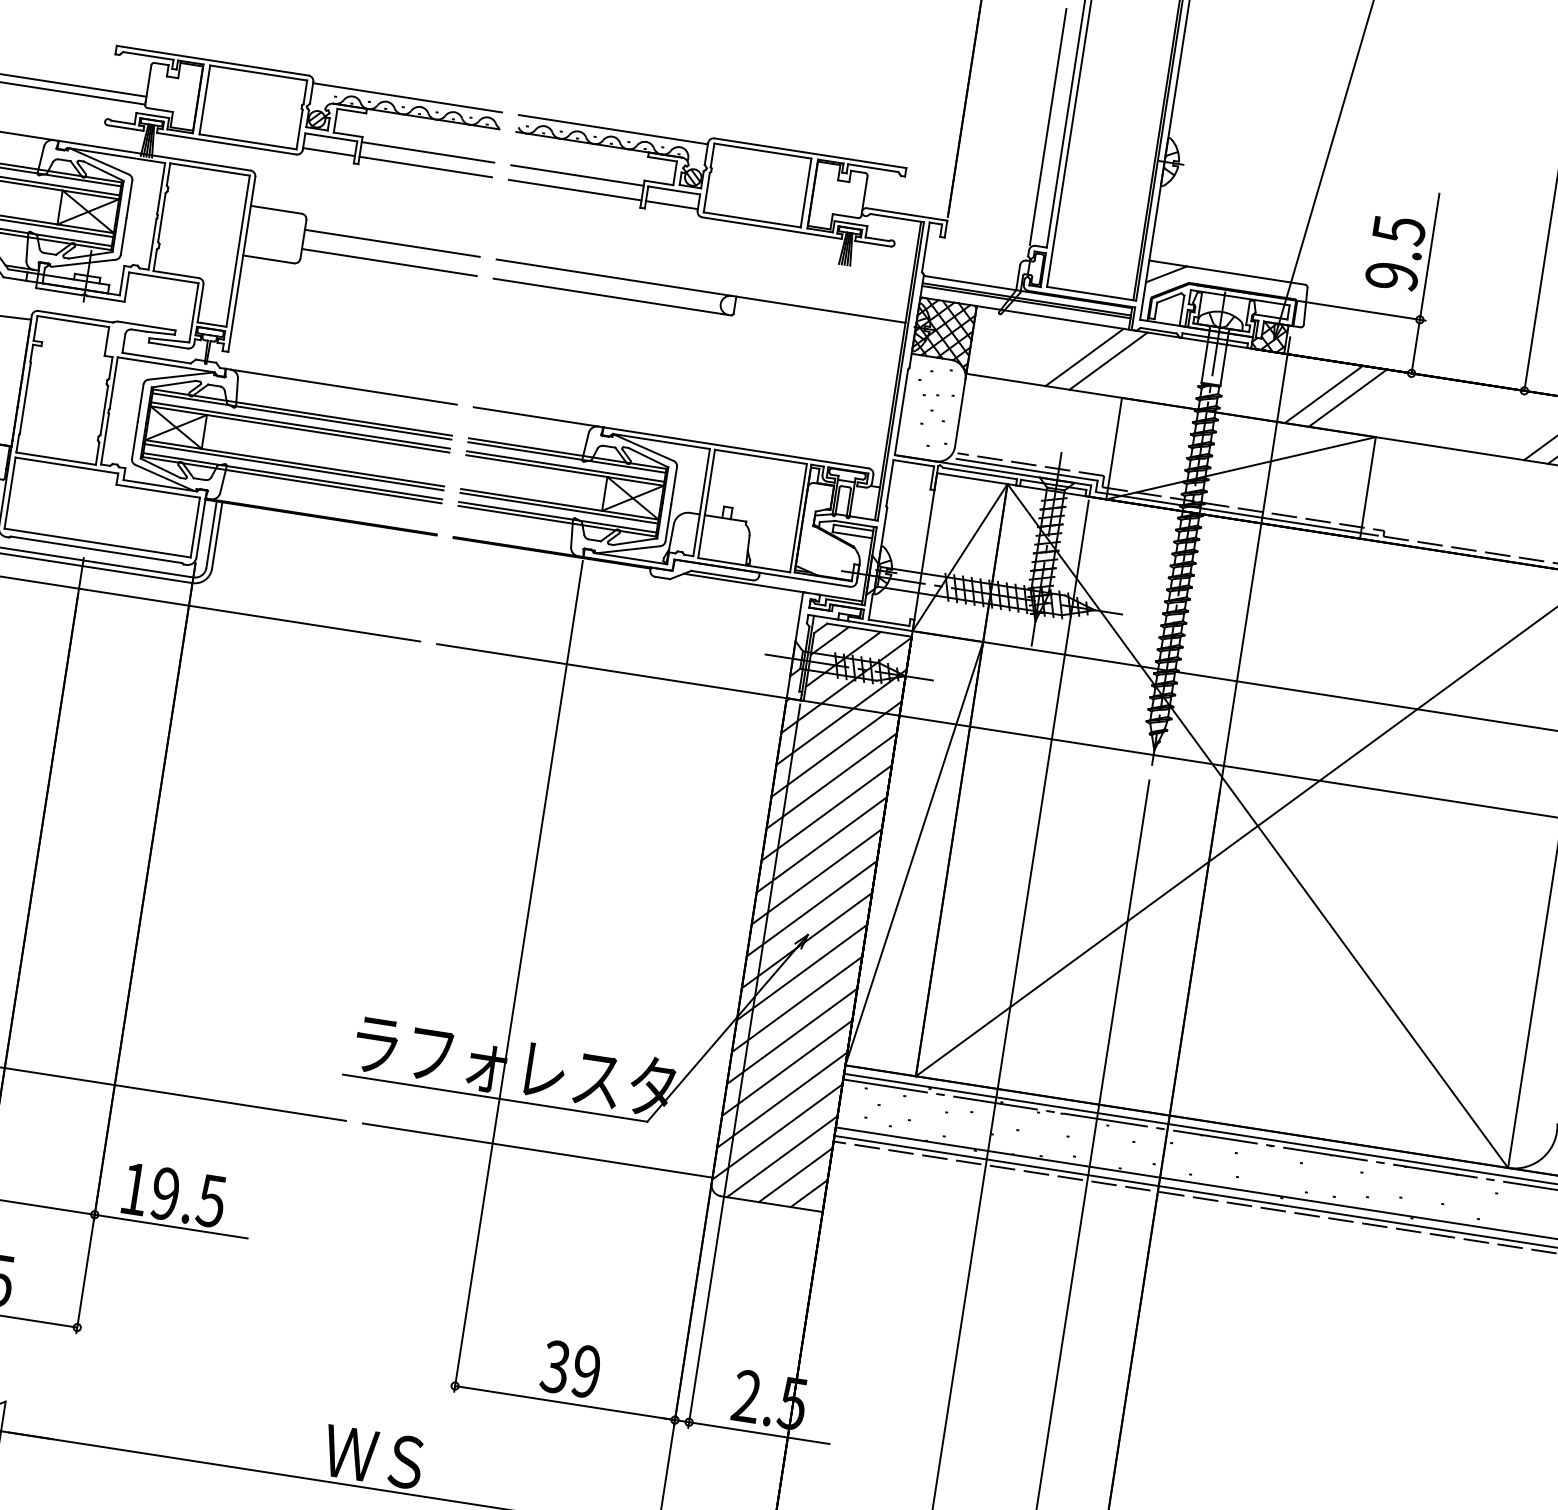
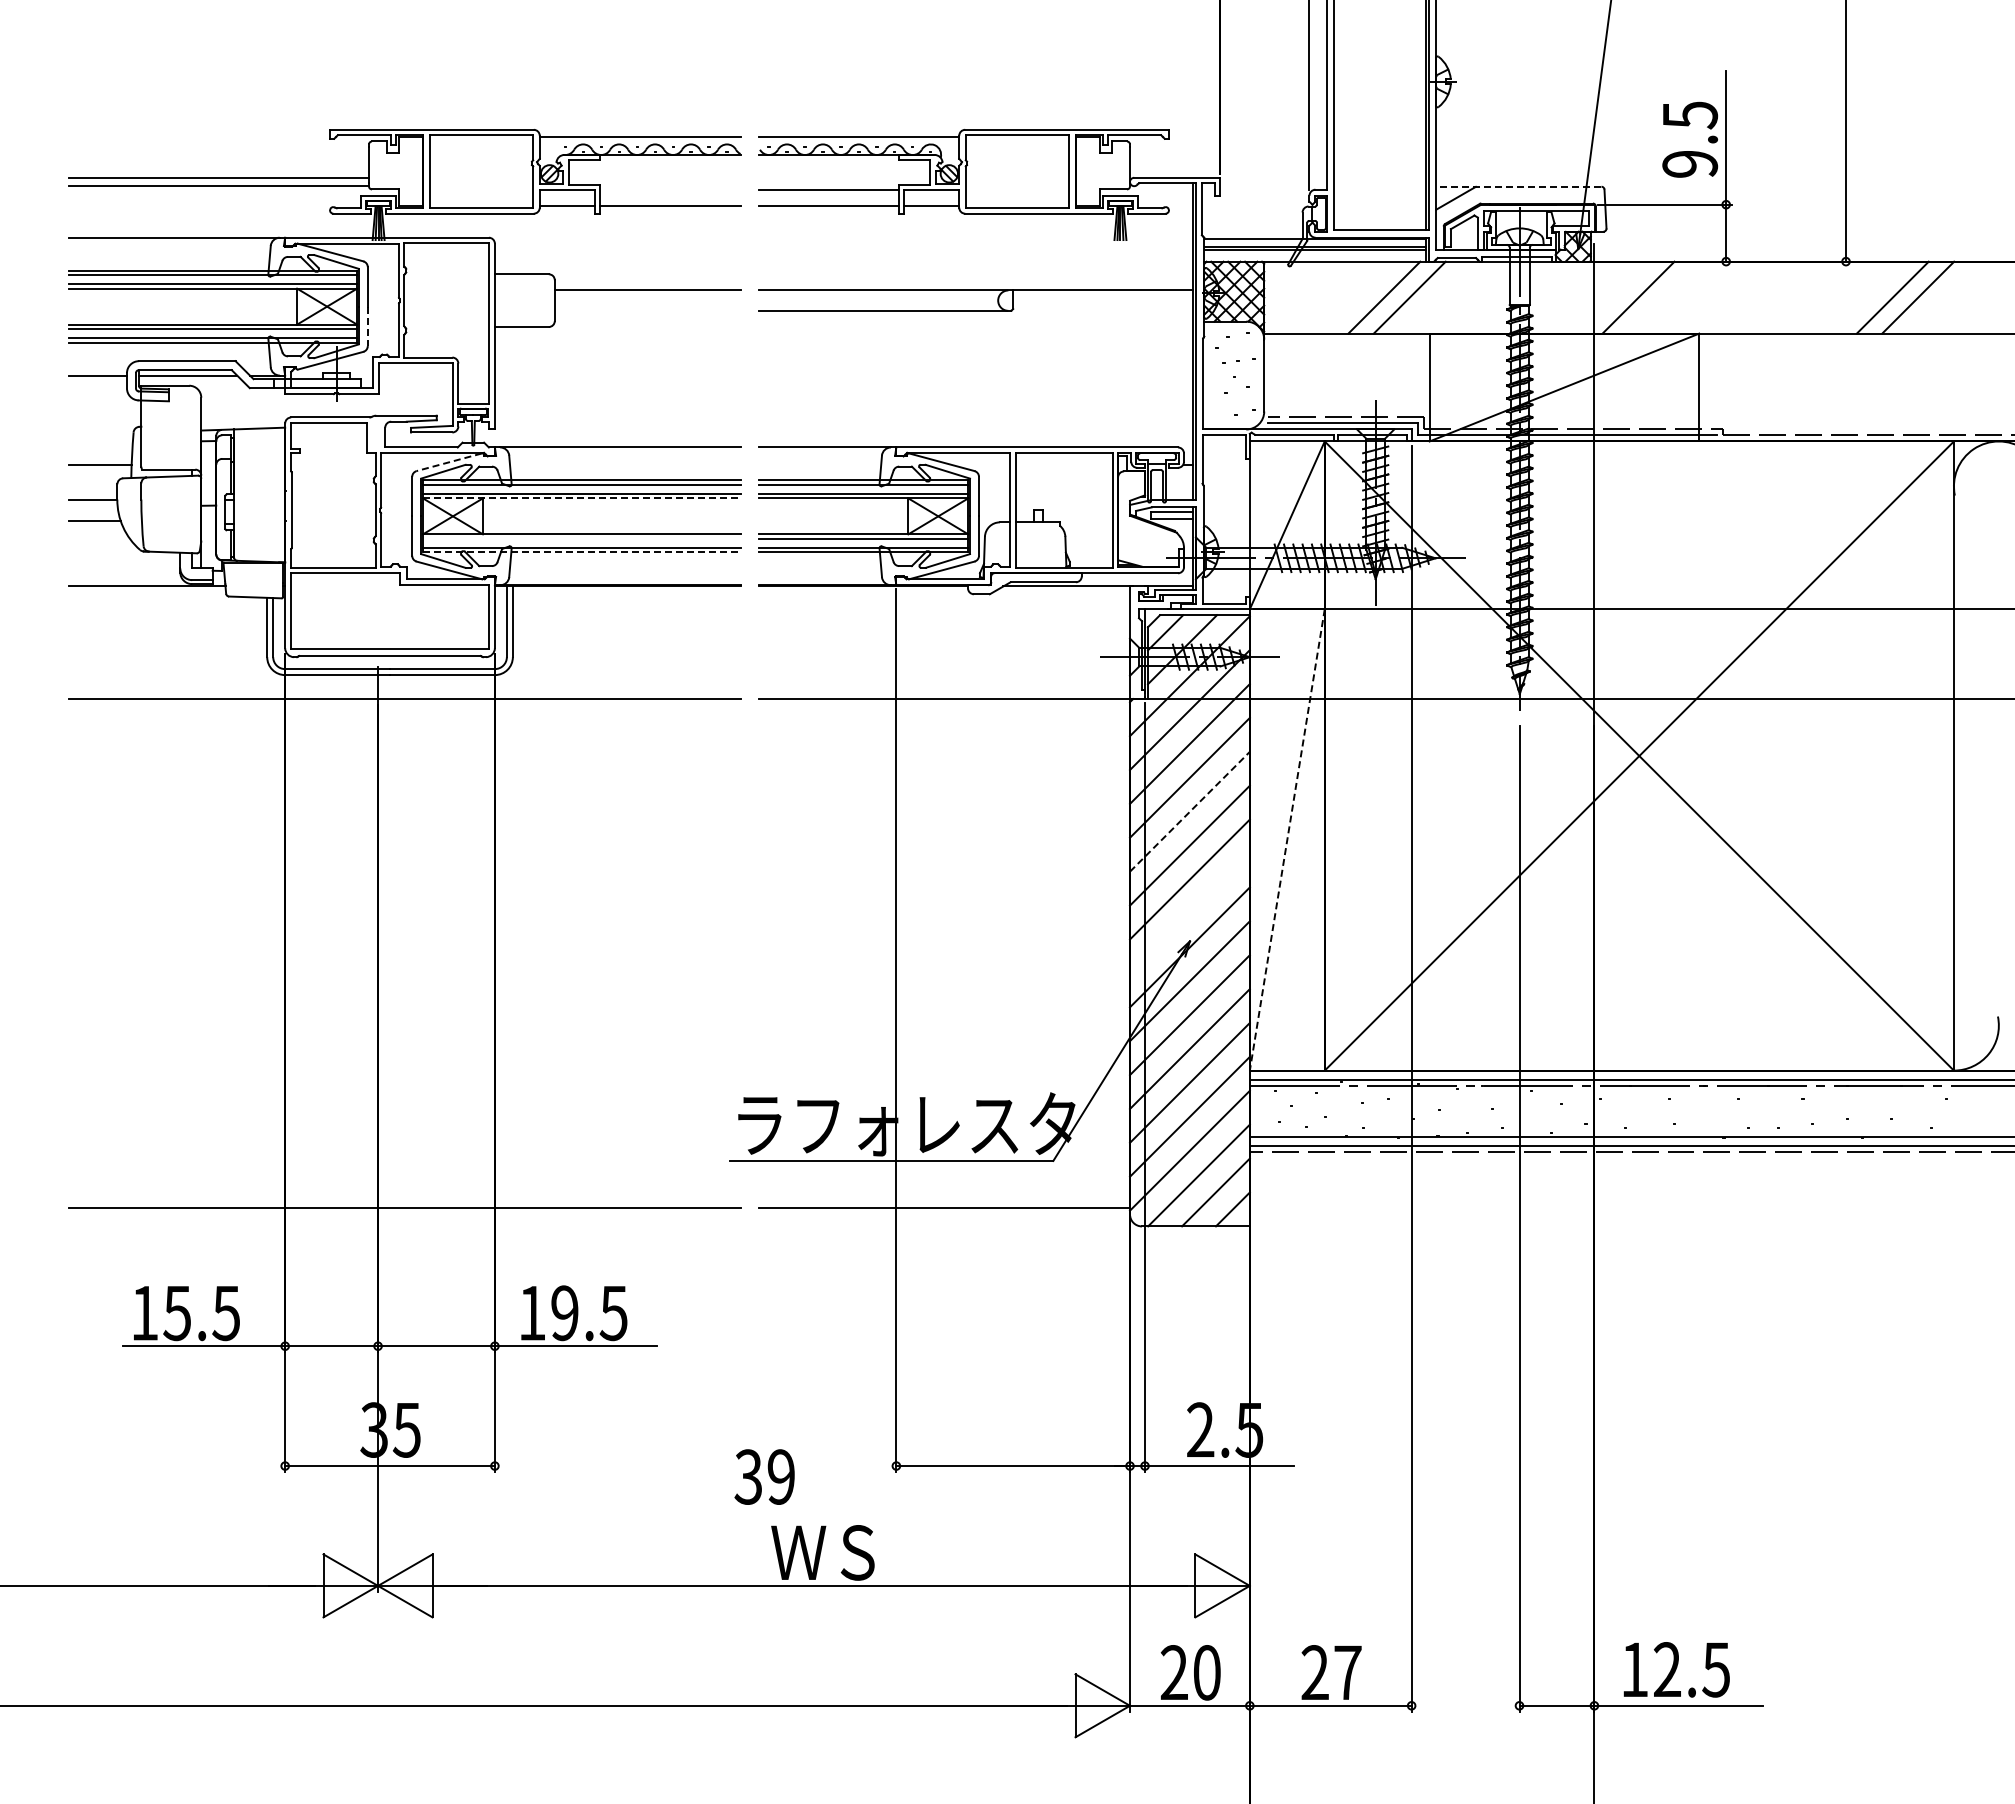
line: (427, 152) -> (669, 190), removed
line: (123, 236) -> (367, 326), solid -> dashed
line: (389, 262) -> (647, 310), removed
line: (1227, 272) -> (1518, 186), solid -> dashed
line: (180, 376) -> (449, 462), solid -> dashed
line: (1347, 397) -> (1663, 297), removed
line: (299, 429) -> (581, 498), solid -> dashed
line: (293, 467) -> (581, 538), removed
line: (291, 480) -> (581, 552), solid -> dashed
line: (826, 812) -> (1189, 811), solid -> dashed
line: (914, 853) -> (1287, 839), solid -> dashed
line: (811, 908) -> (1189, 913), removed
text: (570, 1368) -> (764, 1476), moved

